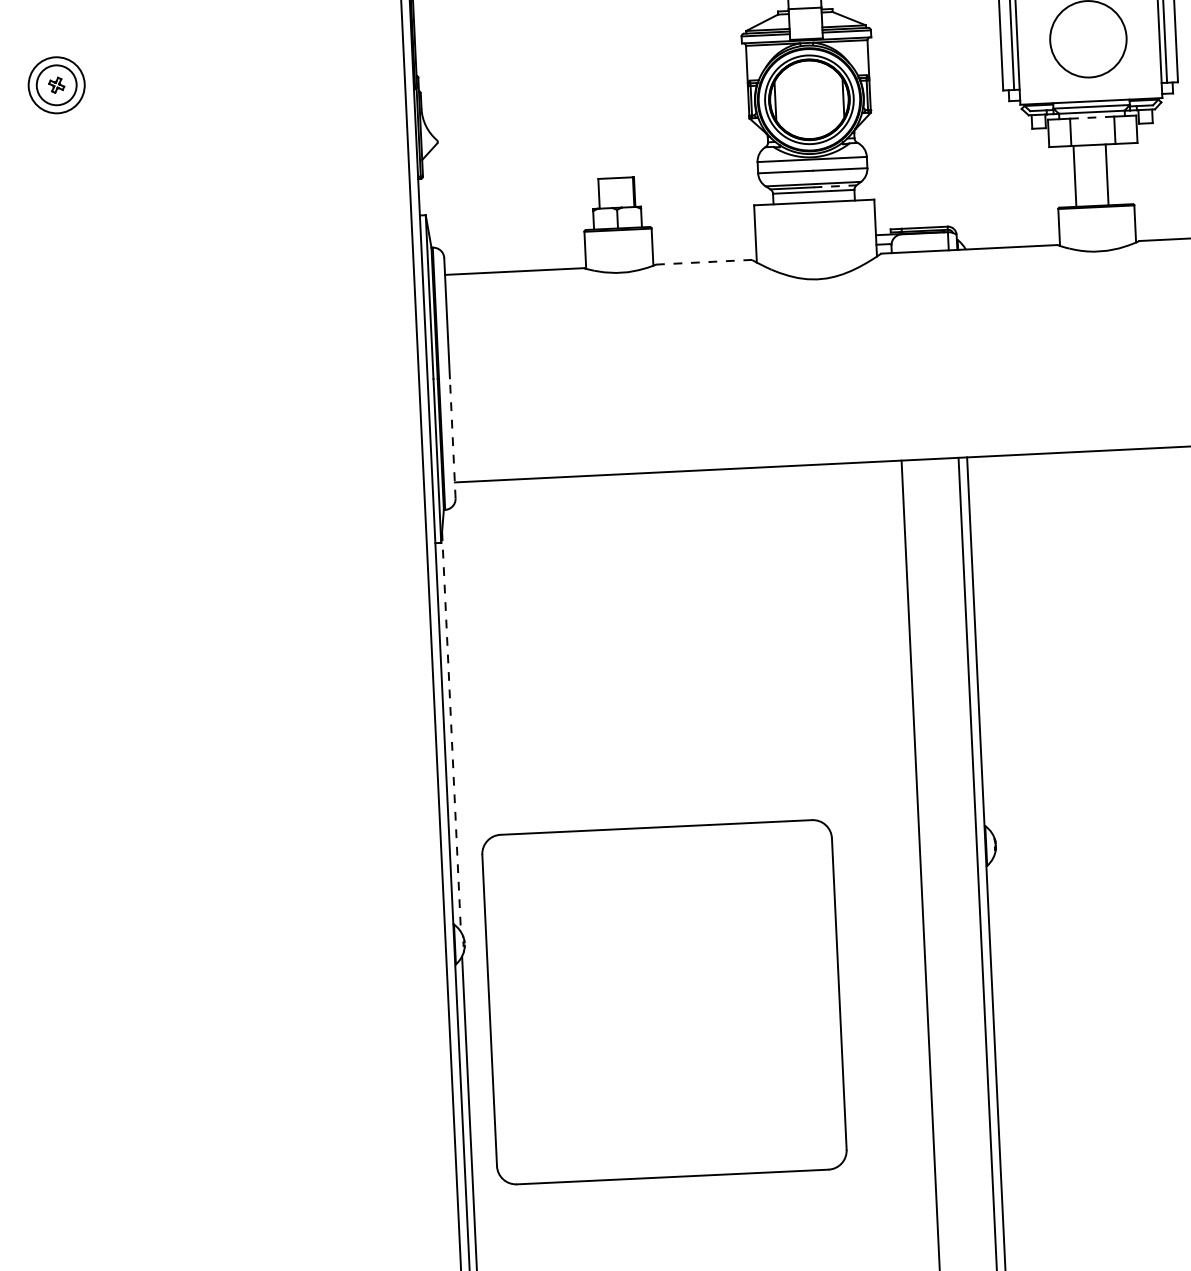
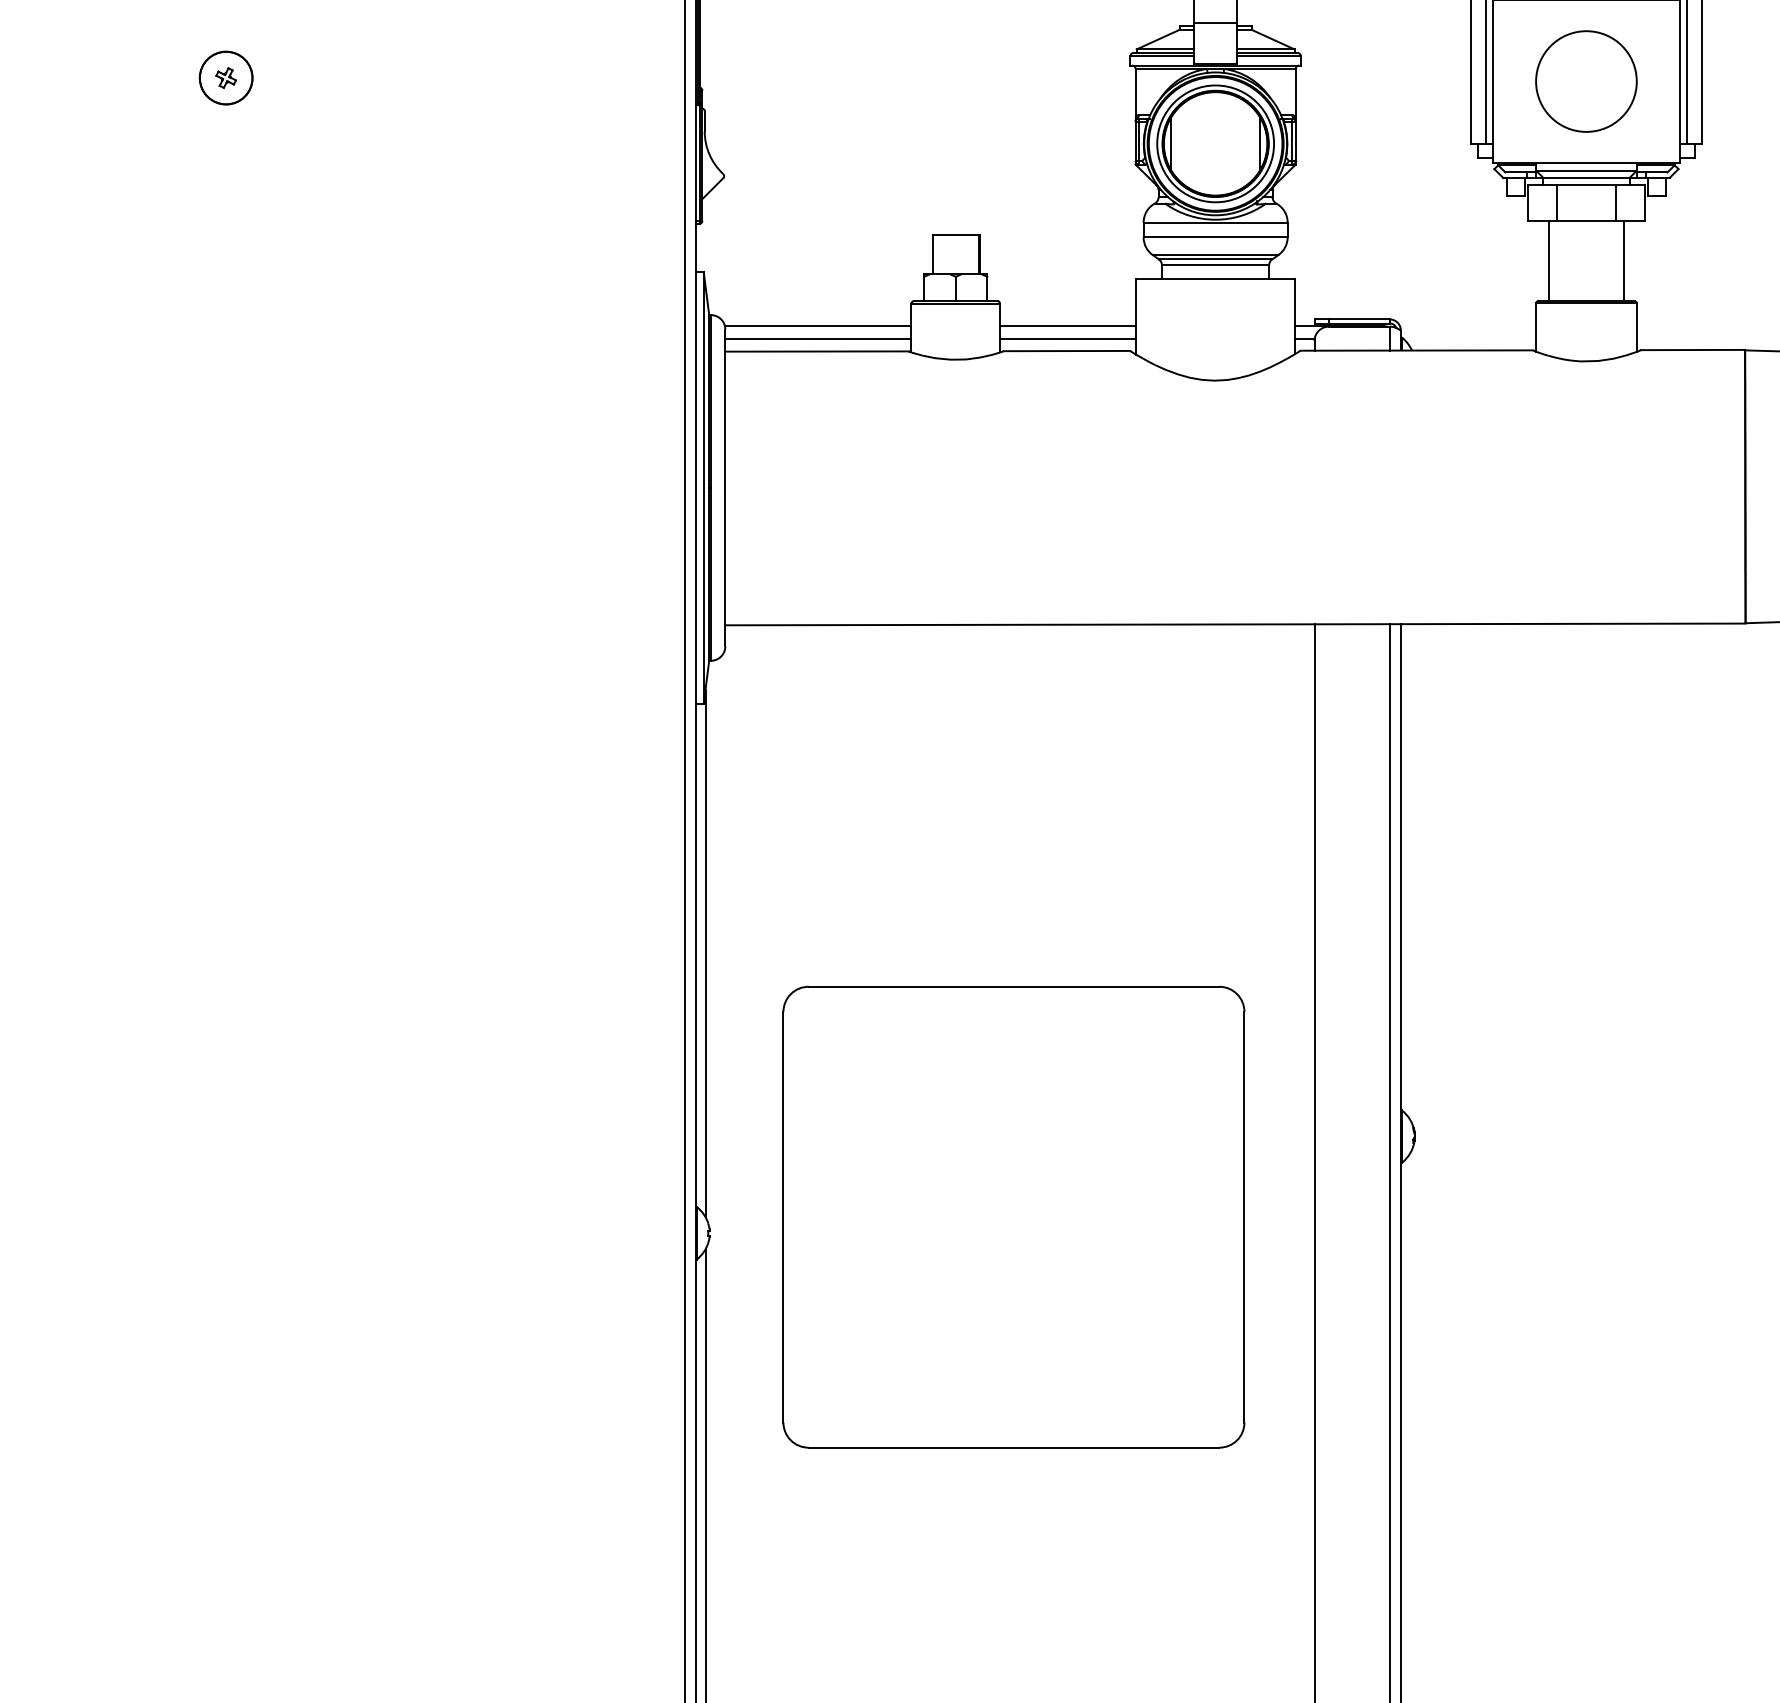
circle: (56, 84) -> (225, 77), size x0.71
line: (1092, 117) -> (1586, 184), dashed -> solid
line: (1106, 174) -> (1548, 260), moved
line: (1075, 175) -> (1624, 260), moved
line: (835, 186) -> (1244, 259), dashed -> solid
line: (704, 243) -> (1068, 326), added
line: (514, 252) -> (818, 326), added
line: (704, 252) -> (1068, 338), added
line: (515, 261) -> (818, 338), added
line: (703, 262) -> (1066, 351), dashed -> solid
line: (452, 437) -> (725, 566), dashed -> solid
line: (451, 732) -> (705, 954), dashed -> solid
part: (664, 1001) -> (1013, 1216), moved

